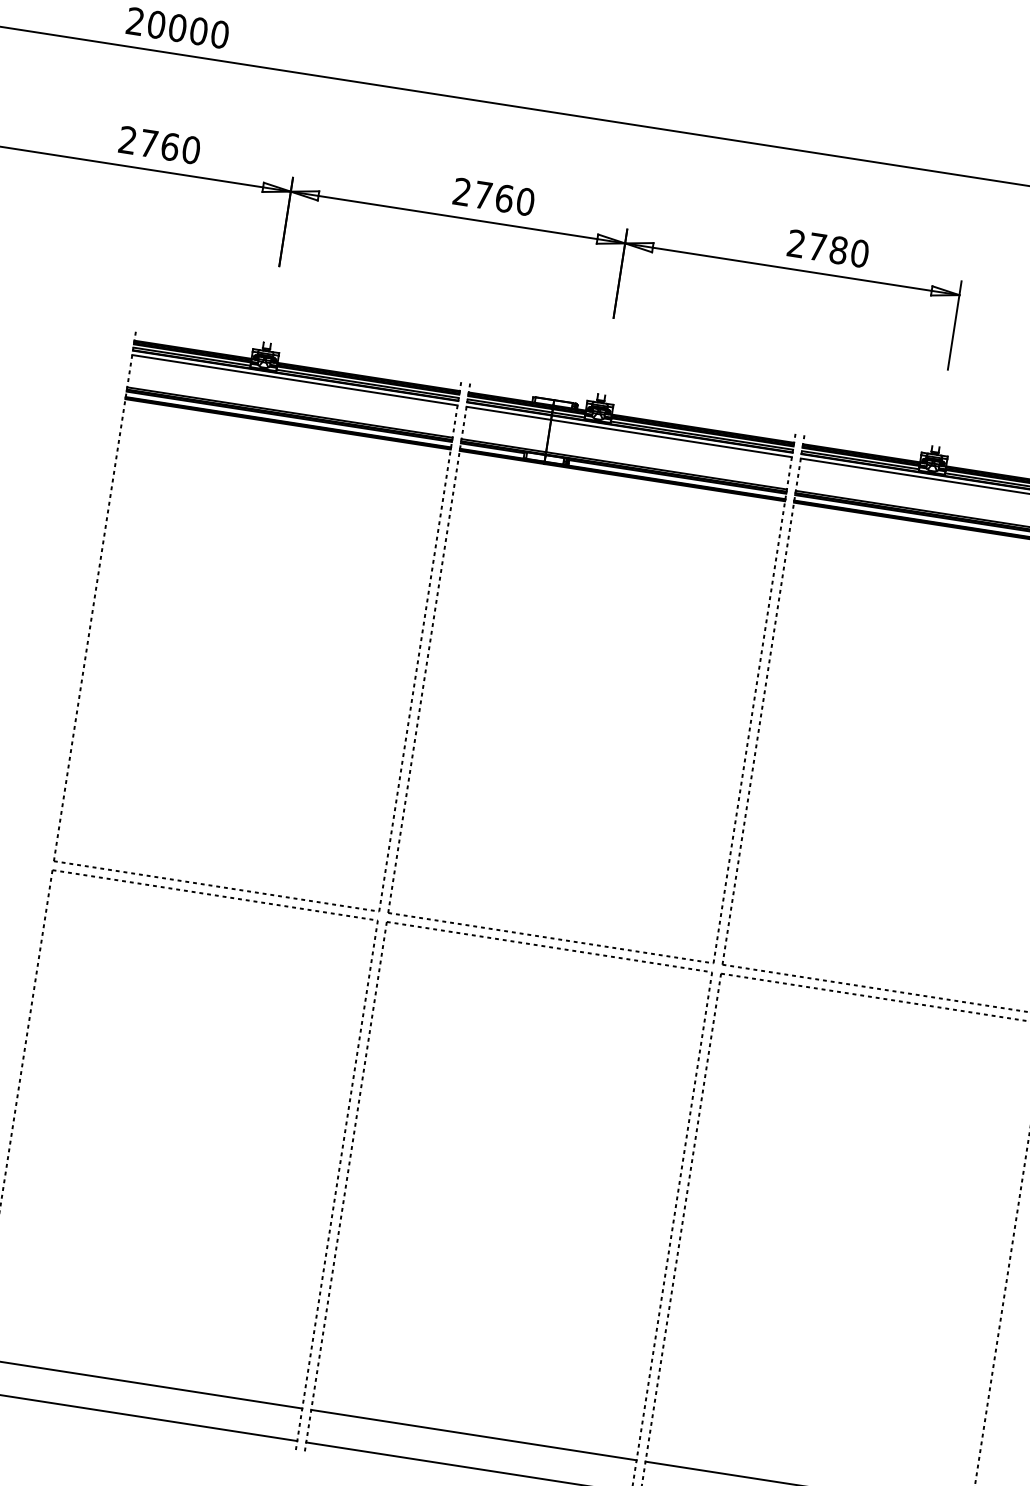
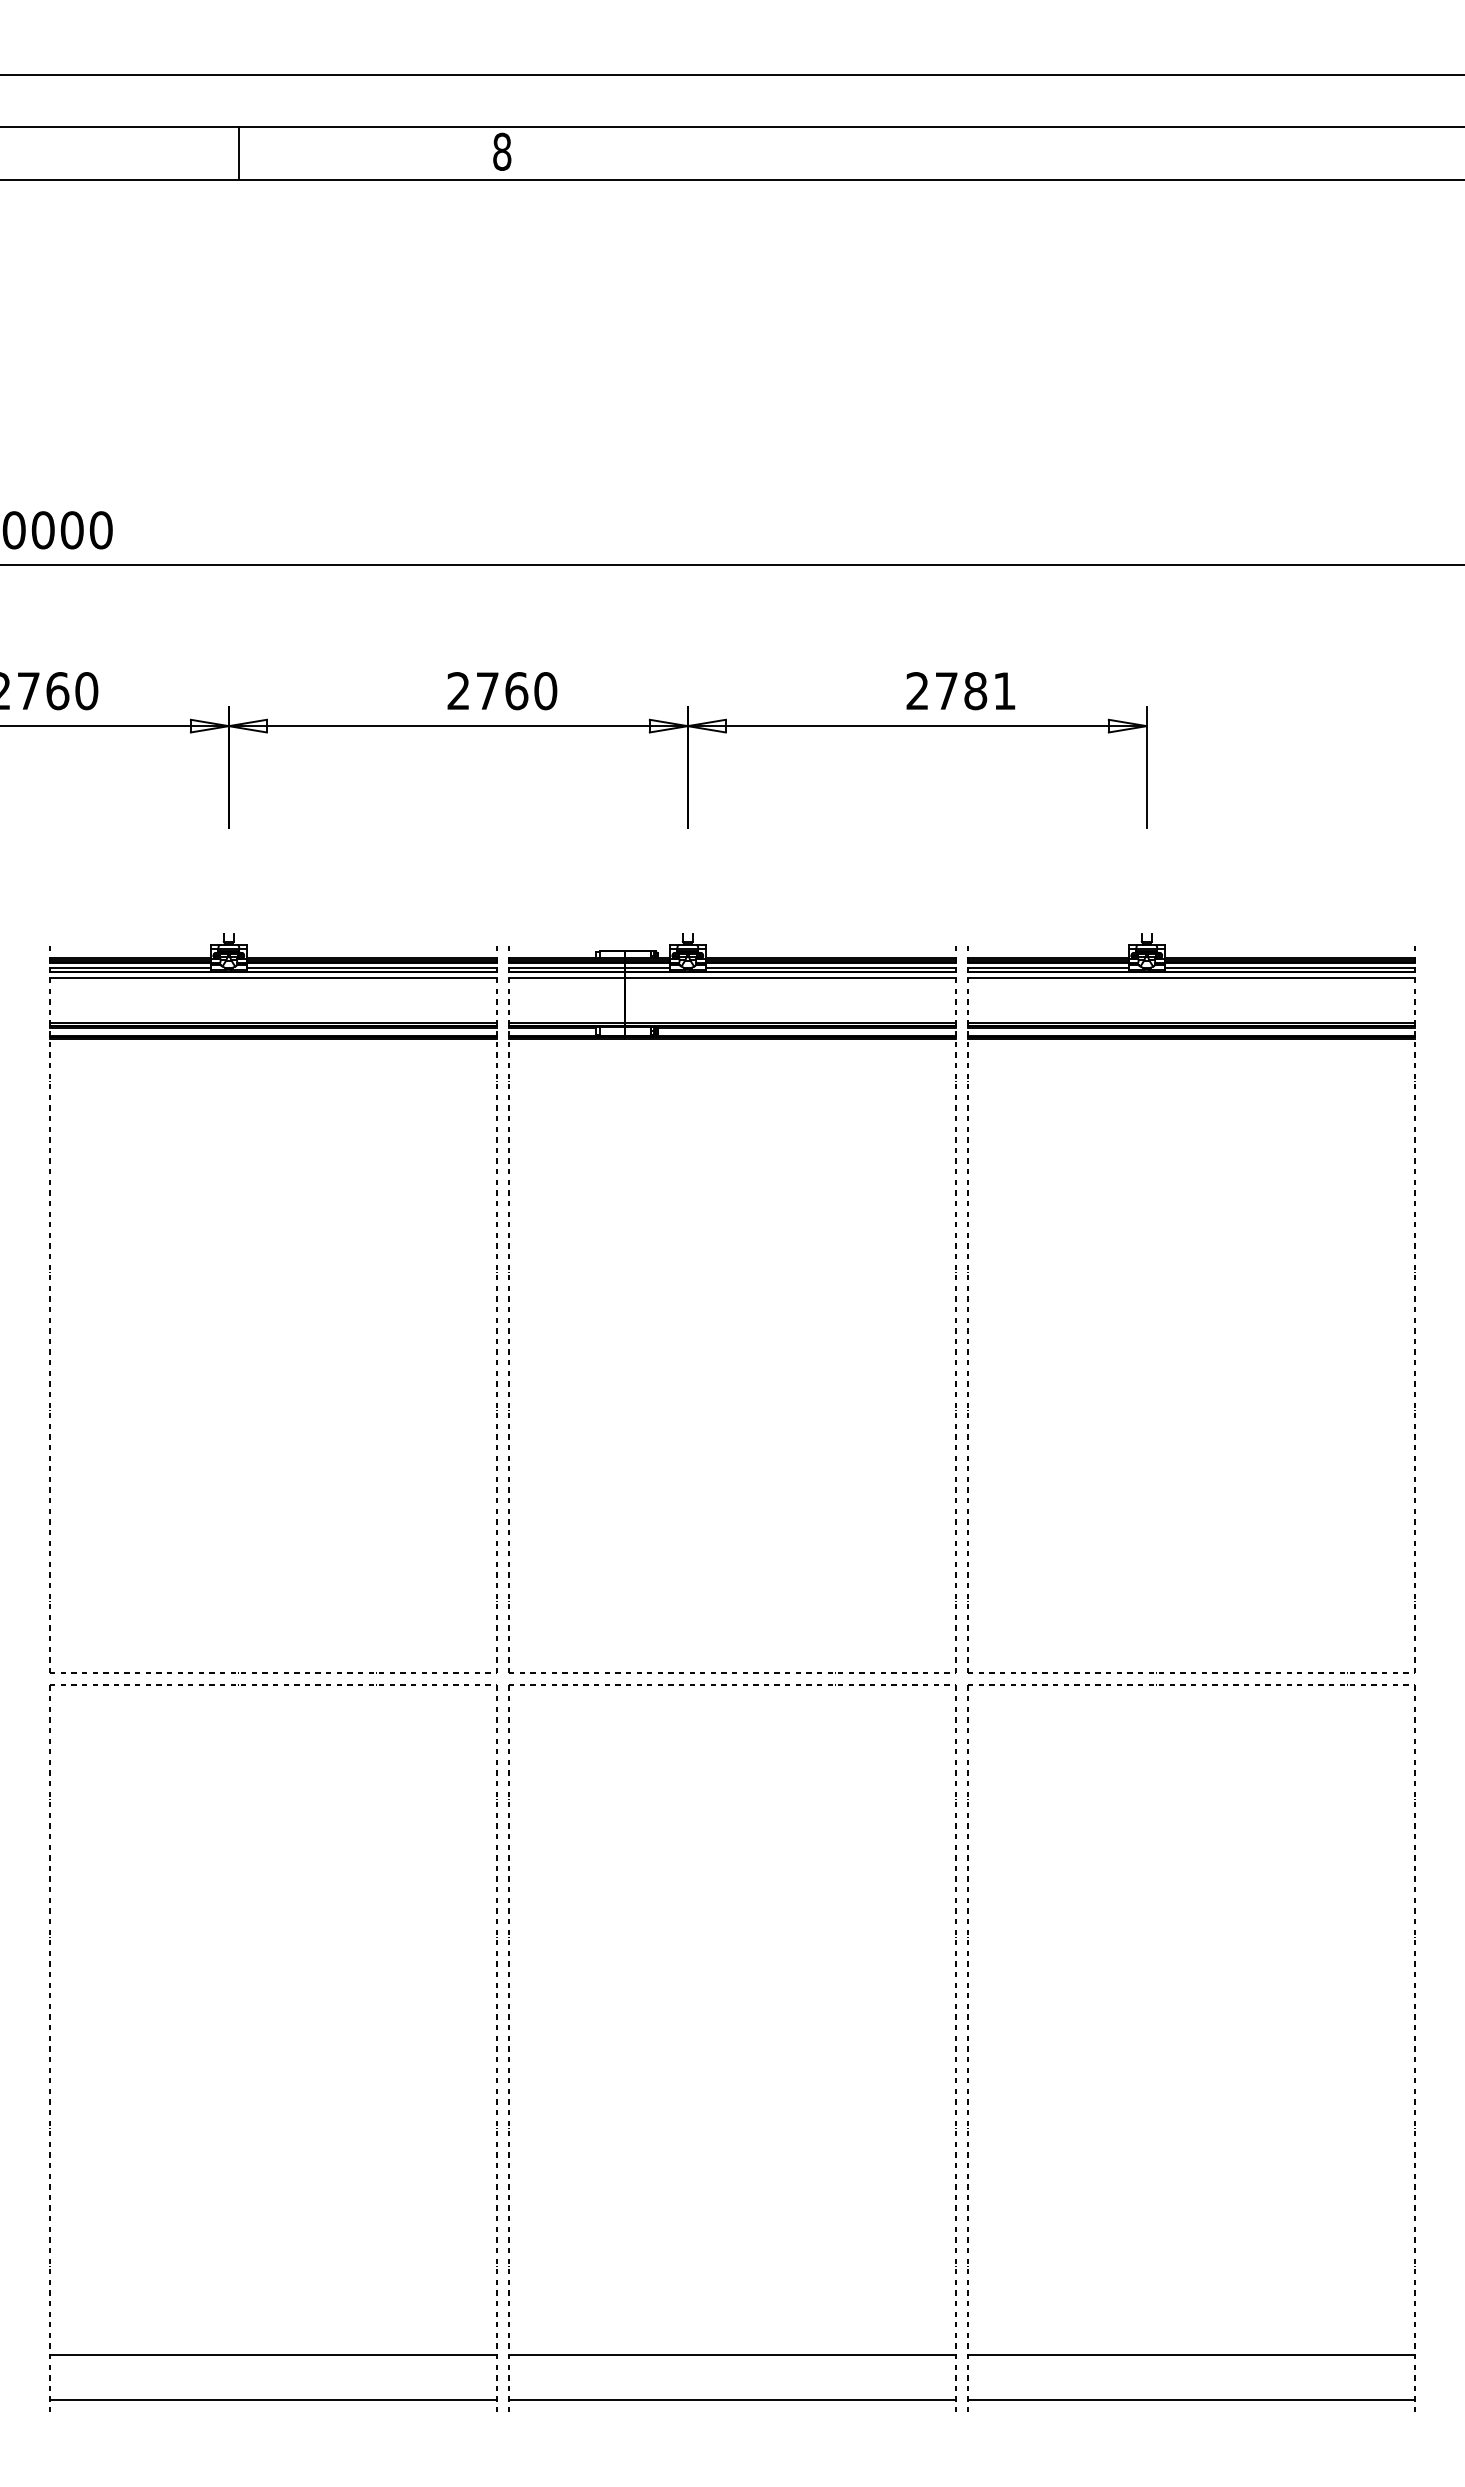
text: (859, 253) -> (1004, 691), 2780 -> 2781

